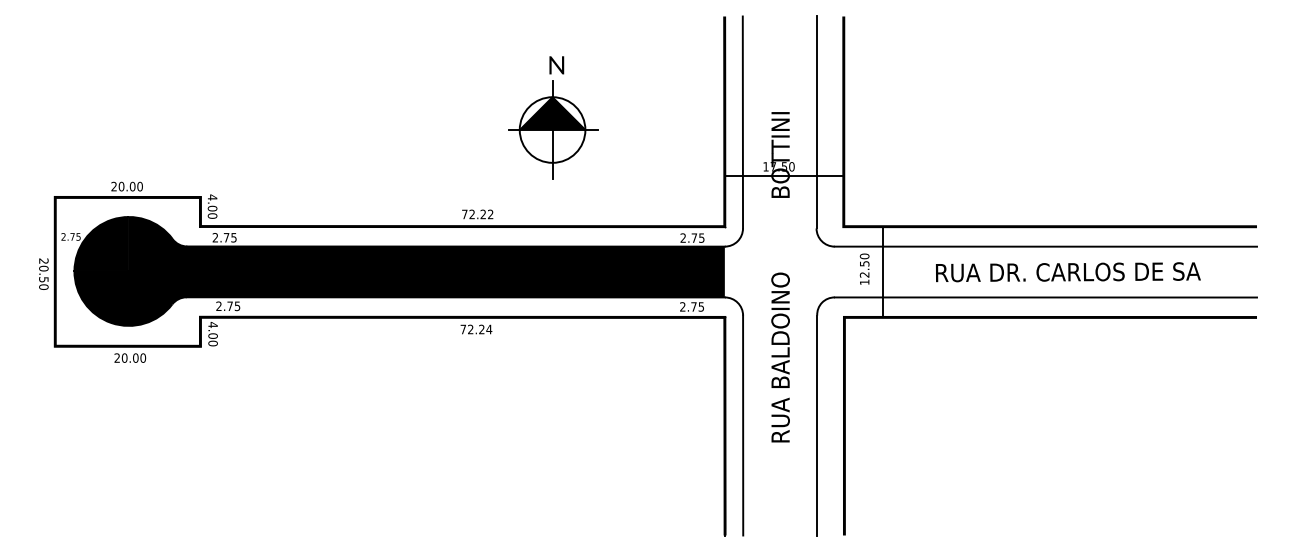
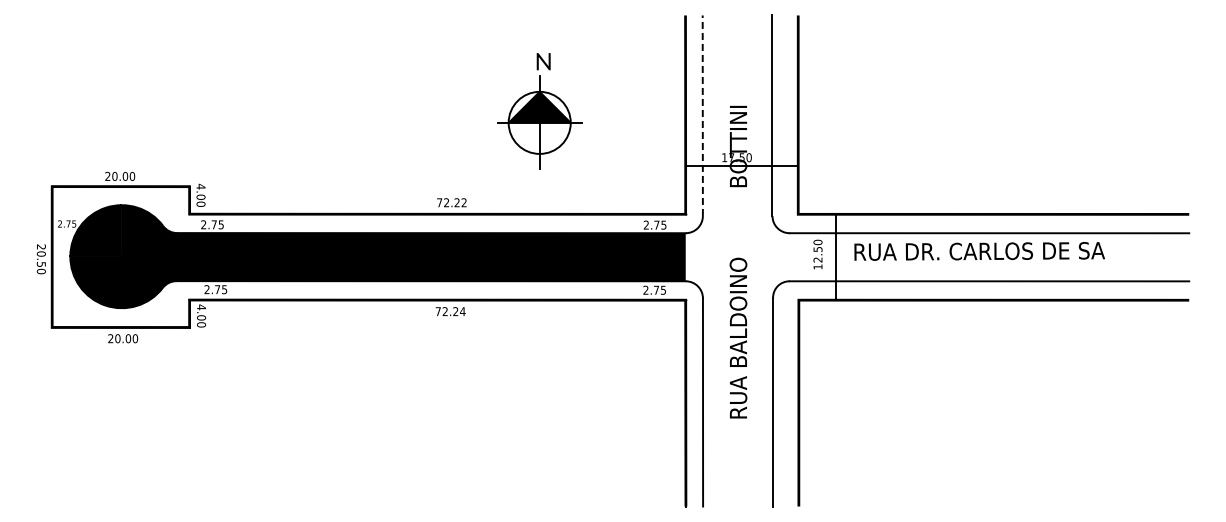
part: (552, 117) -> (539, 111), moved
line: (742, 122) -> (702, 115), solid -> dashed
text: (1068, 272) -> (979, 251), moved

